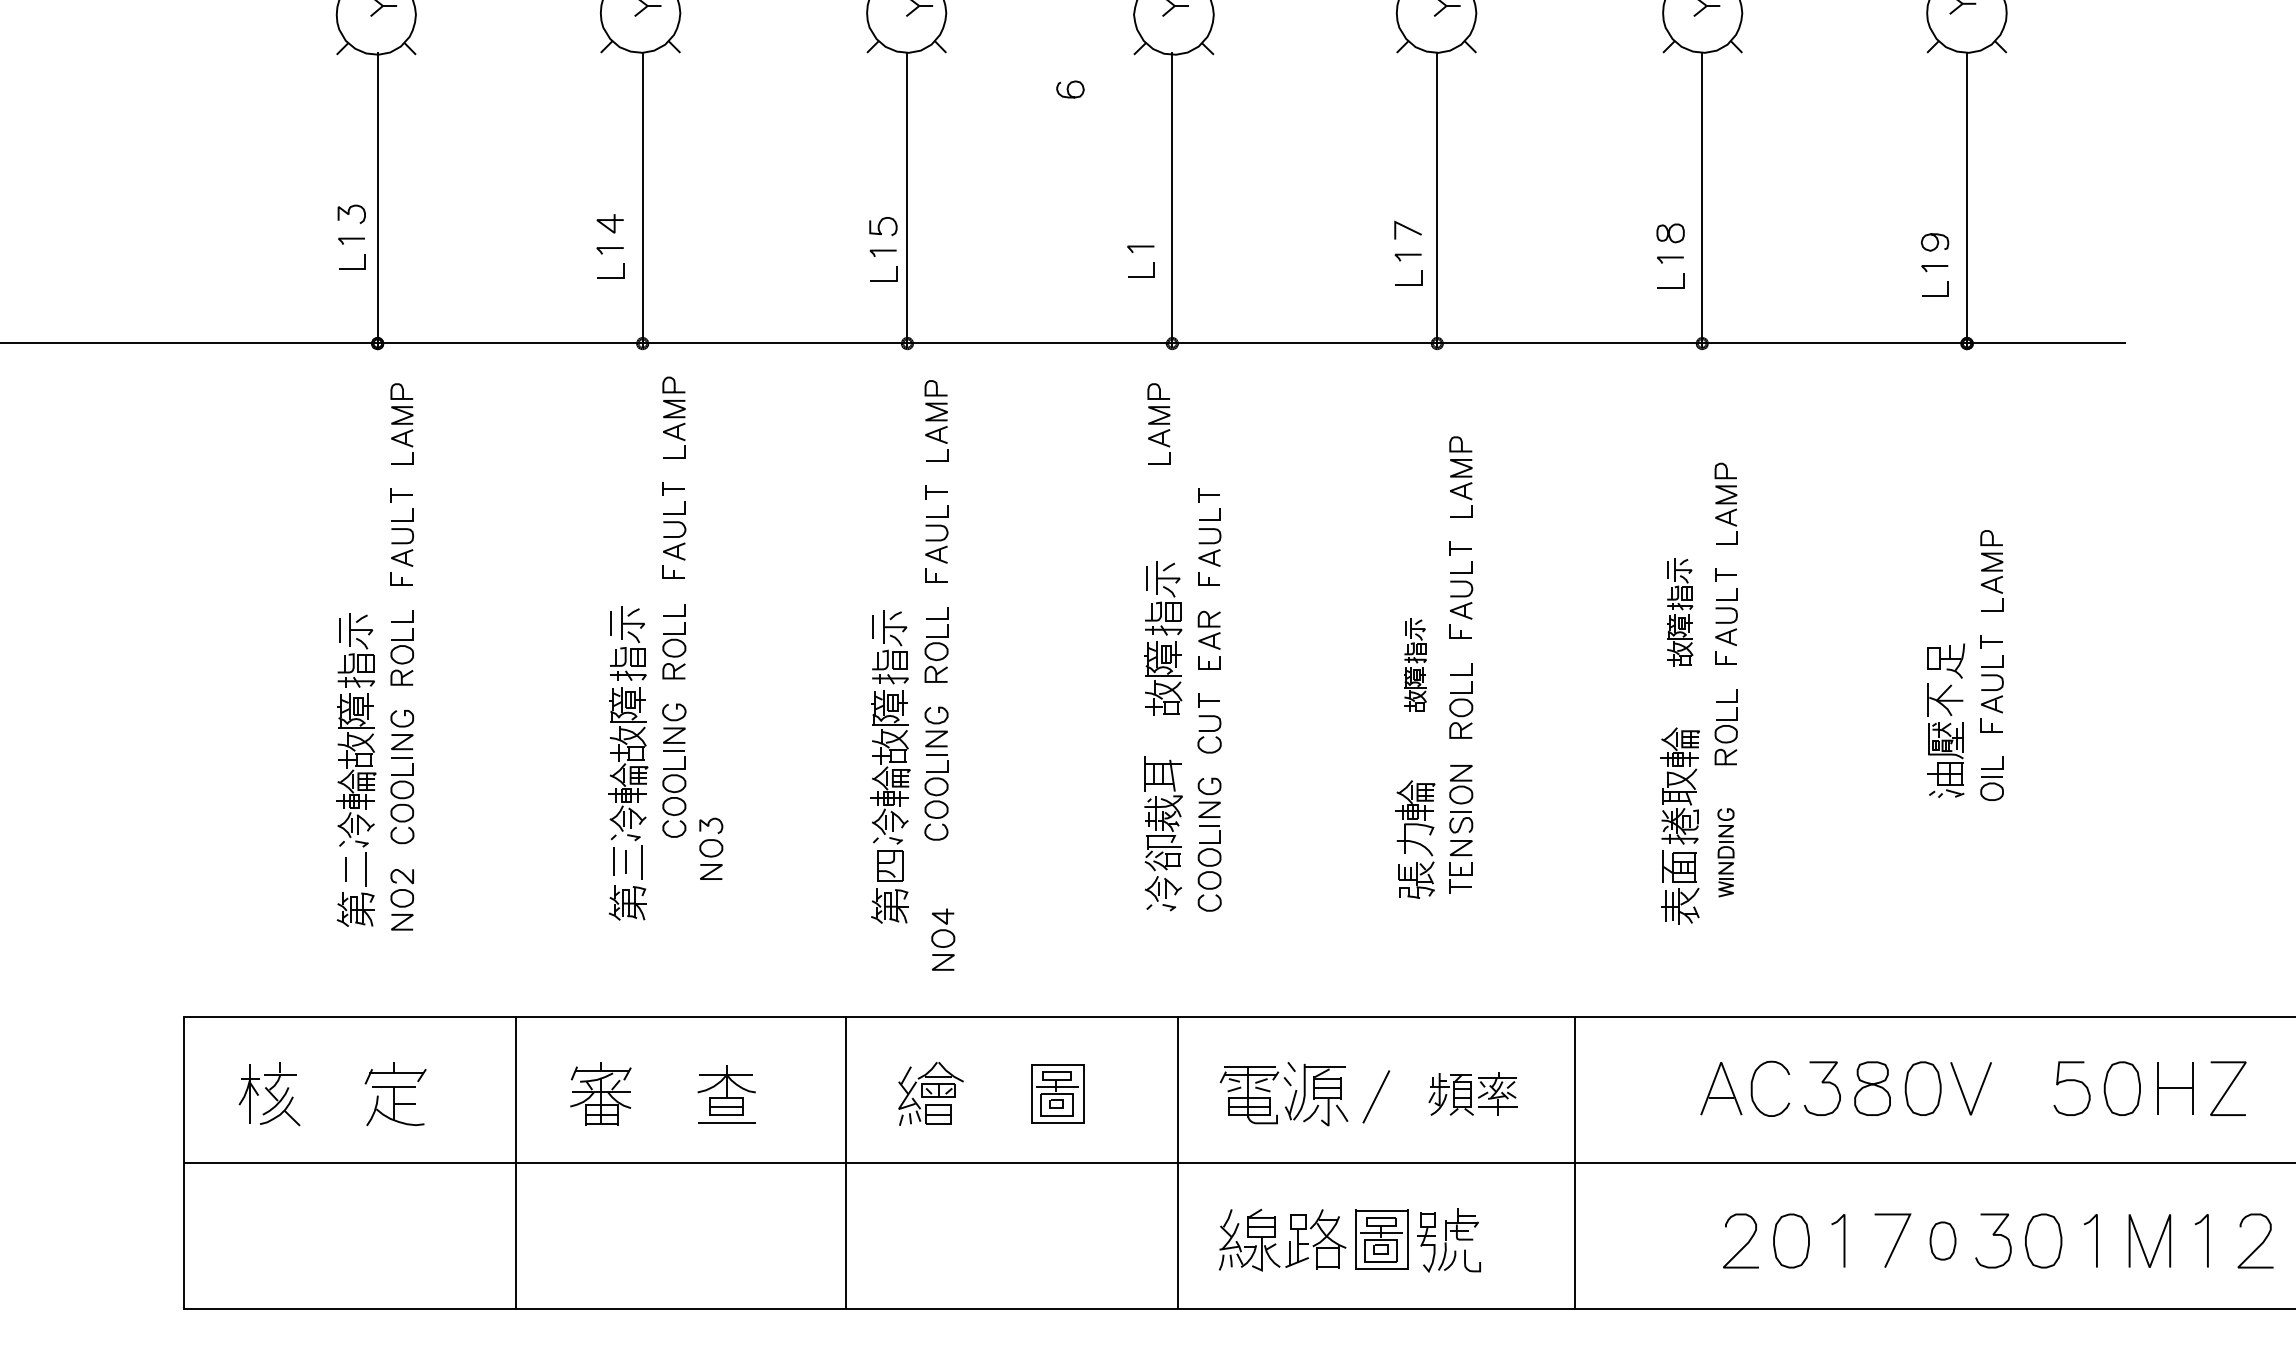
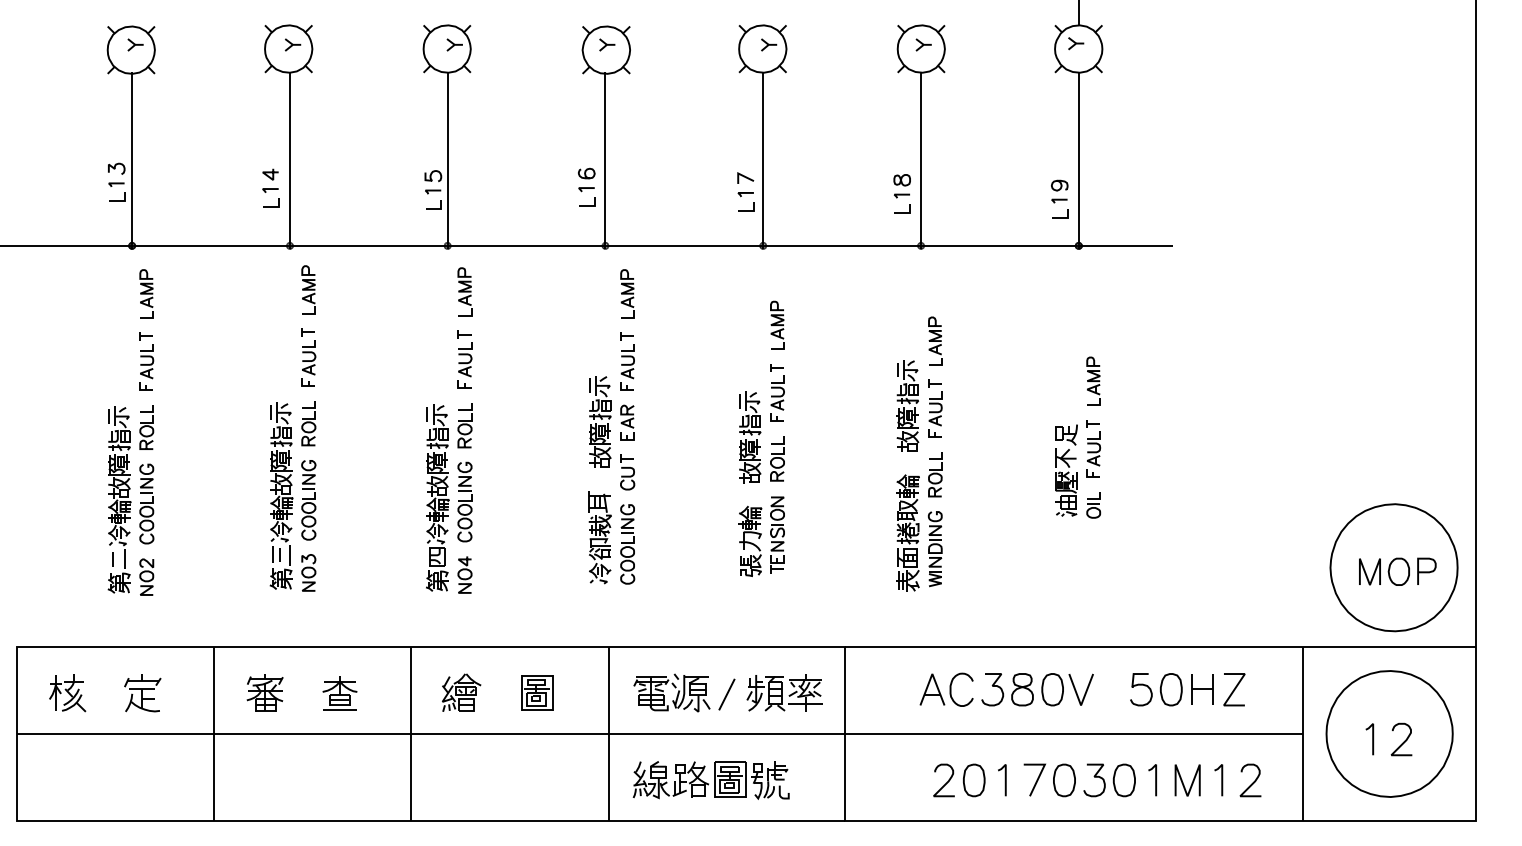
curve: (1070, 87) -> (586, 172), moved
part: (1159, 423) -> (627, 293), moved
part: (1679, 611) -> (907, 405), size x1.43
part: (1415, 665) -> (750, 437), size x1.67
part: (710, 848) -> (308, 572), moved
part: (1724, 853) -> (934, 549), size x1.43
part: (942, 938) -> (464, 574), moved
part: (1472, 1093) -> (784, 692), size x1.43
part: (1943, 1241) -> (1064, 780), size x1.43

